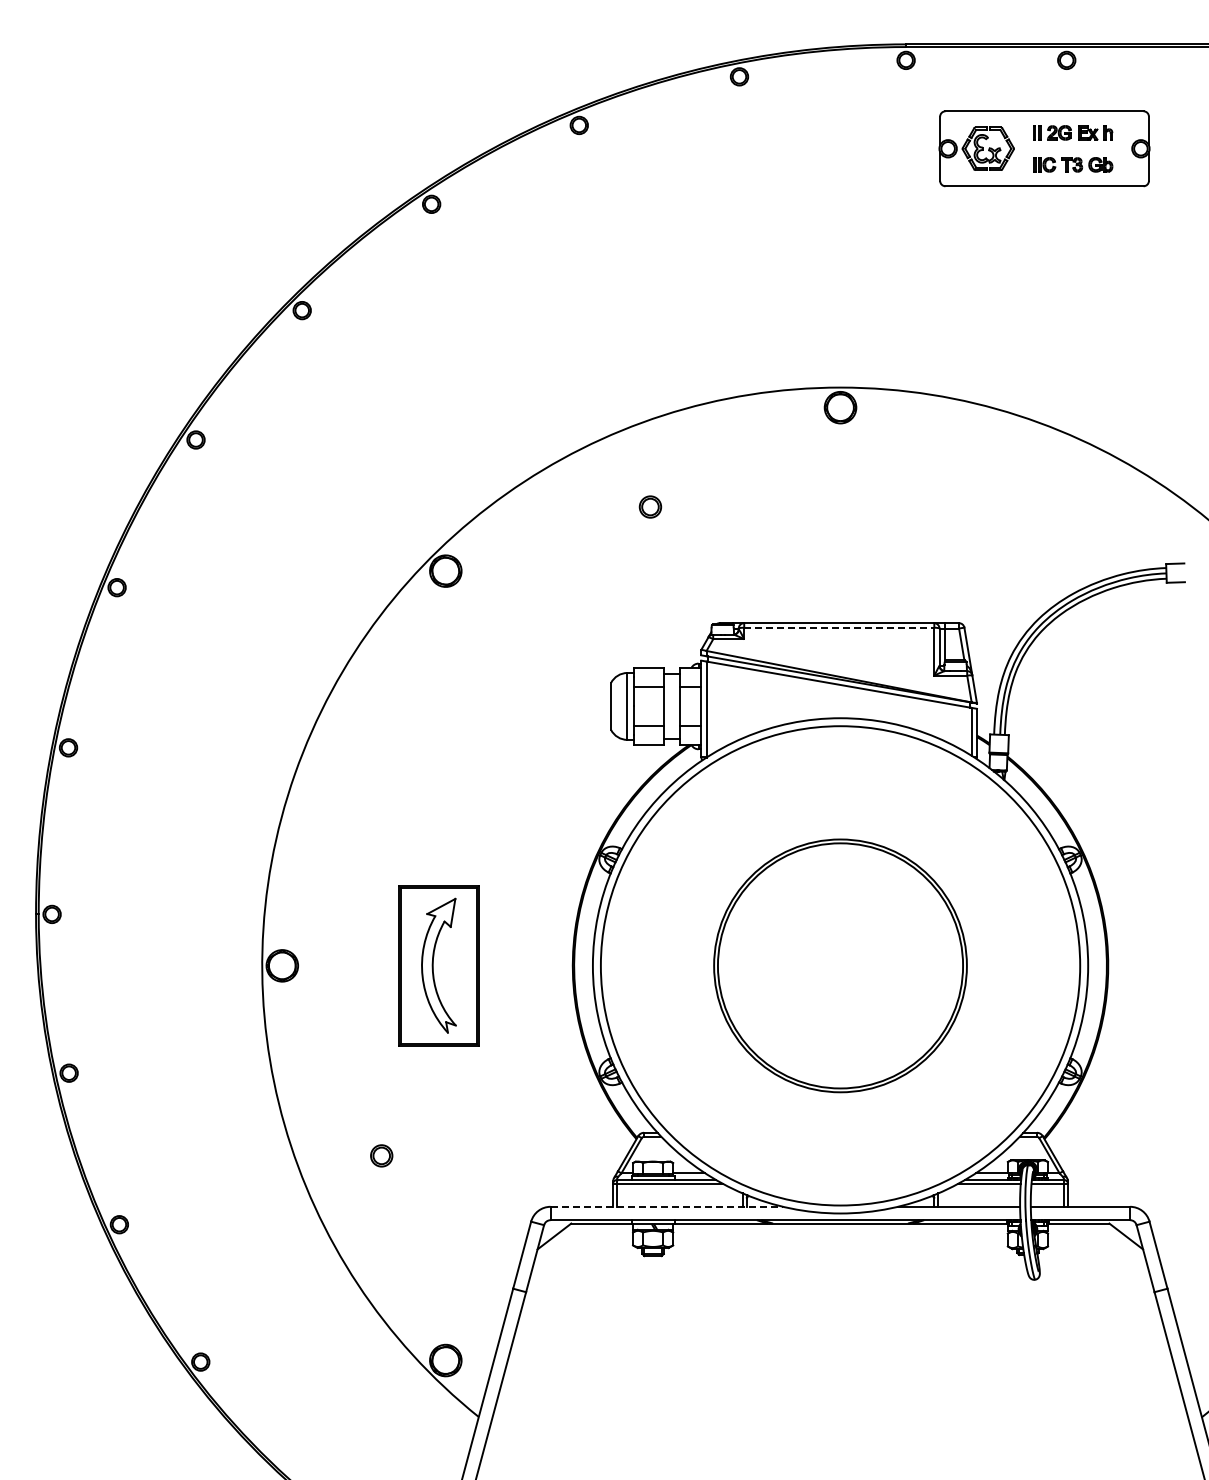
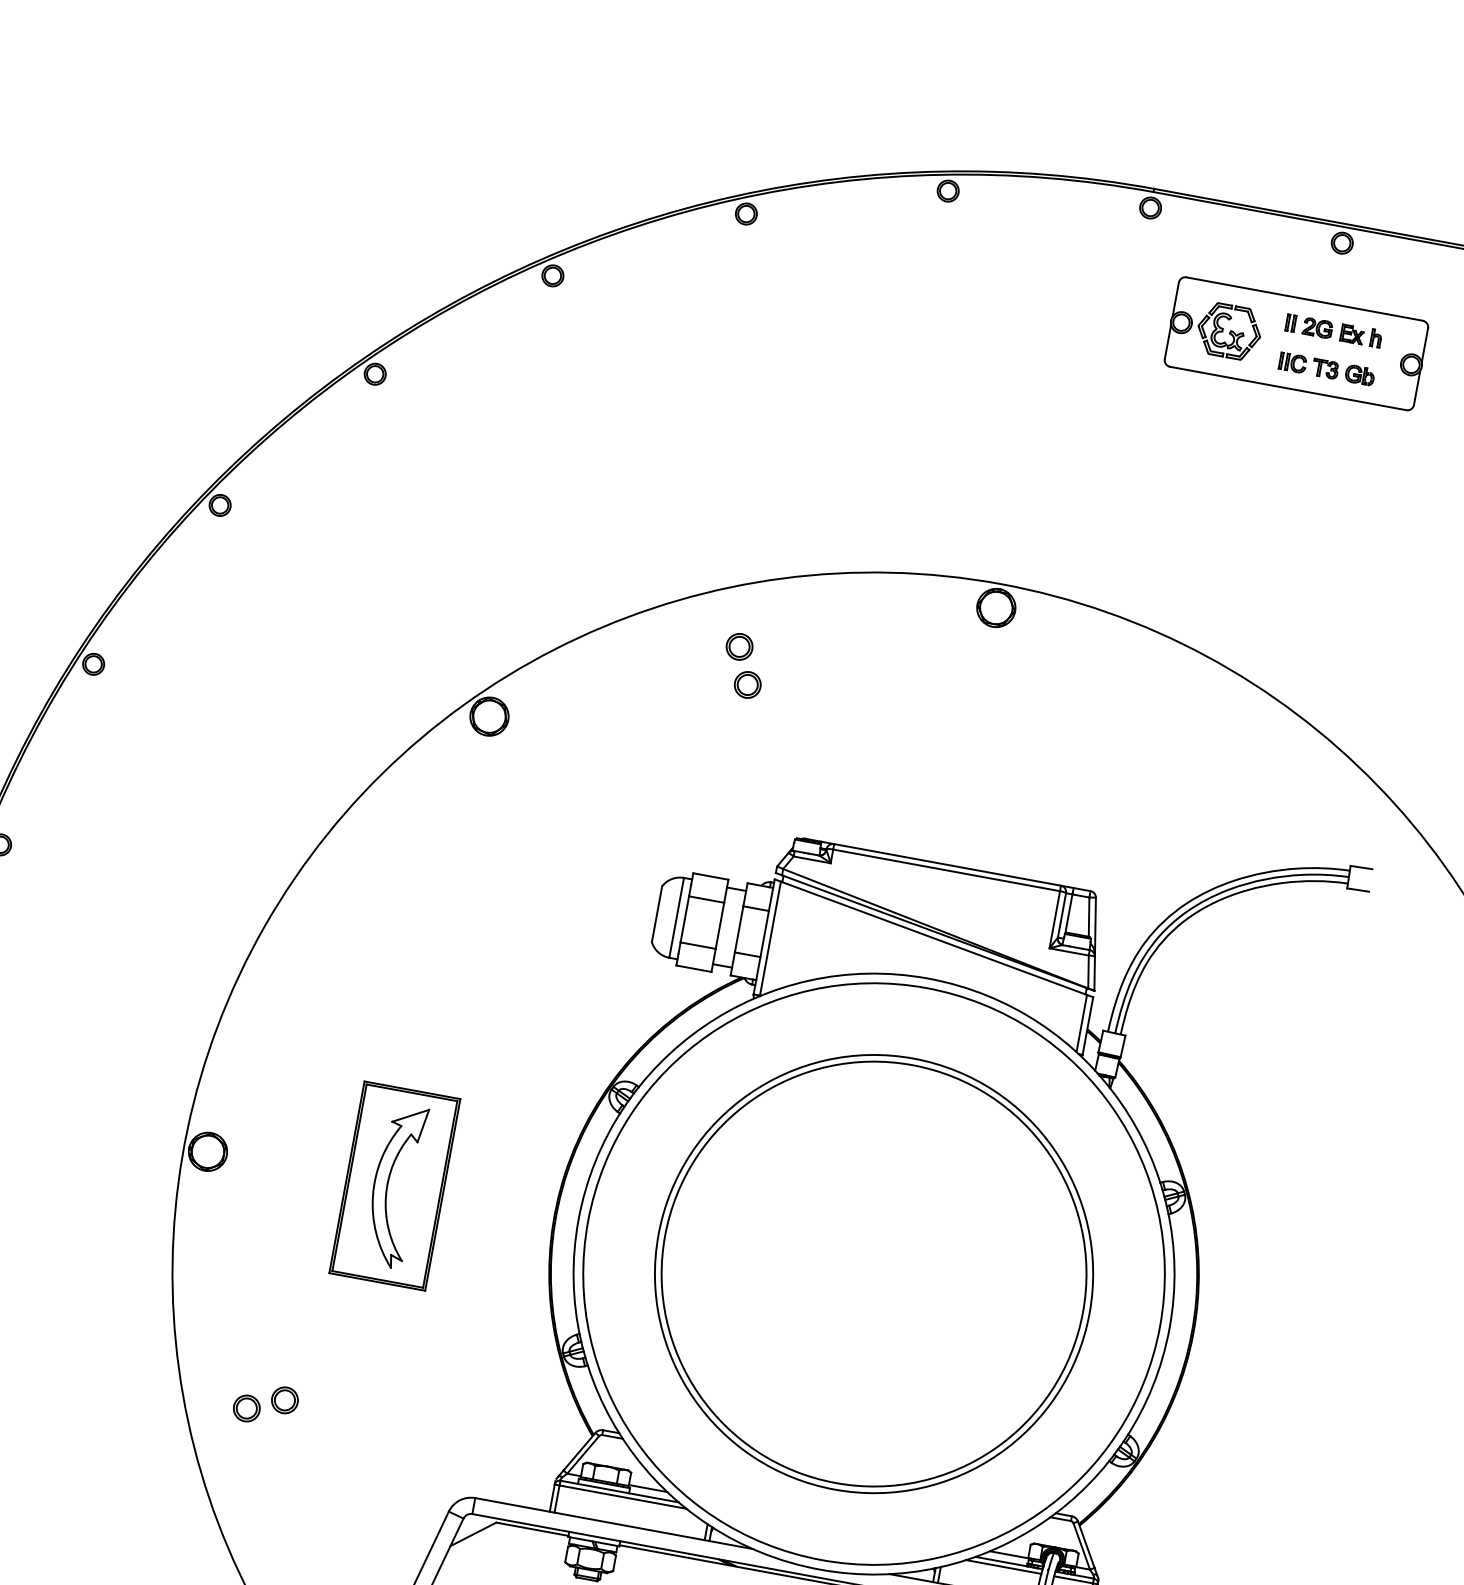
part: (637, 476) -> (738, 645), added
line: (839, 627) -> (946, 870), dashed -> solid
part: (840, 965) -> (874, 1273), size x1.43
part: (351, 1167) -> (246, 1407), added
line: (667, 1206) -> (614, 1523), dashed -> solid

